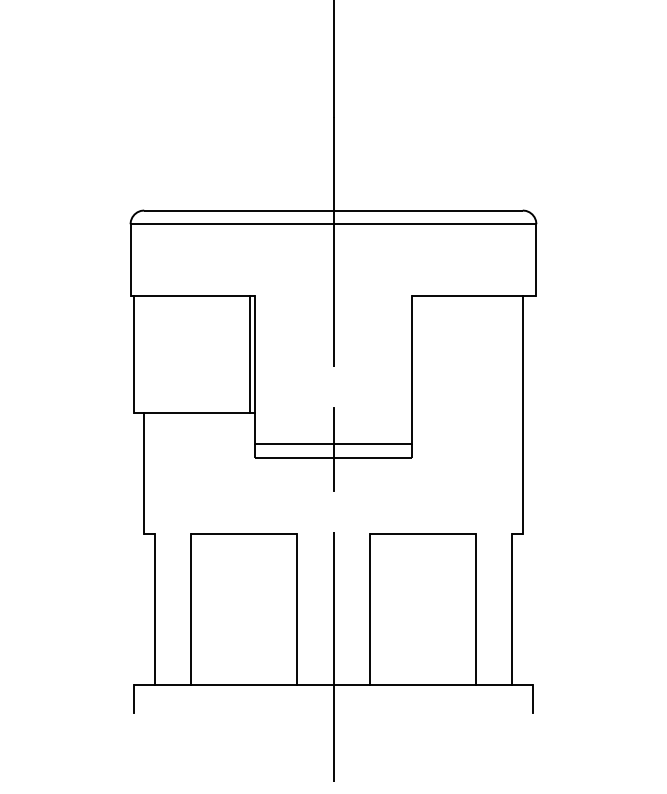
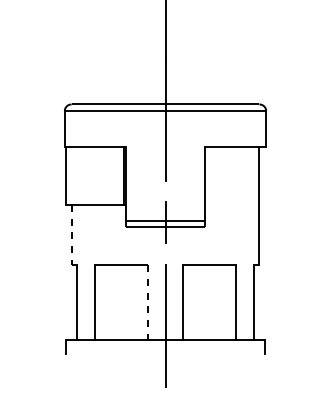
line: (144, 474) -> (71, 235), solid -> dashed
line: (297, 609) -> (147, 302), solid -> dashed

